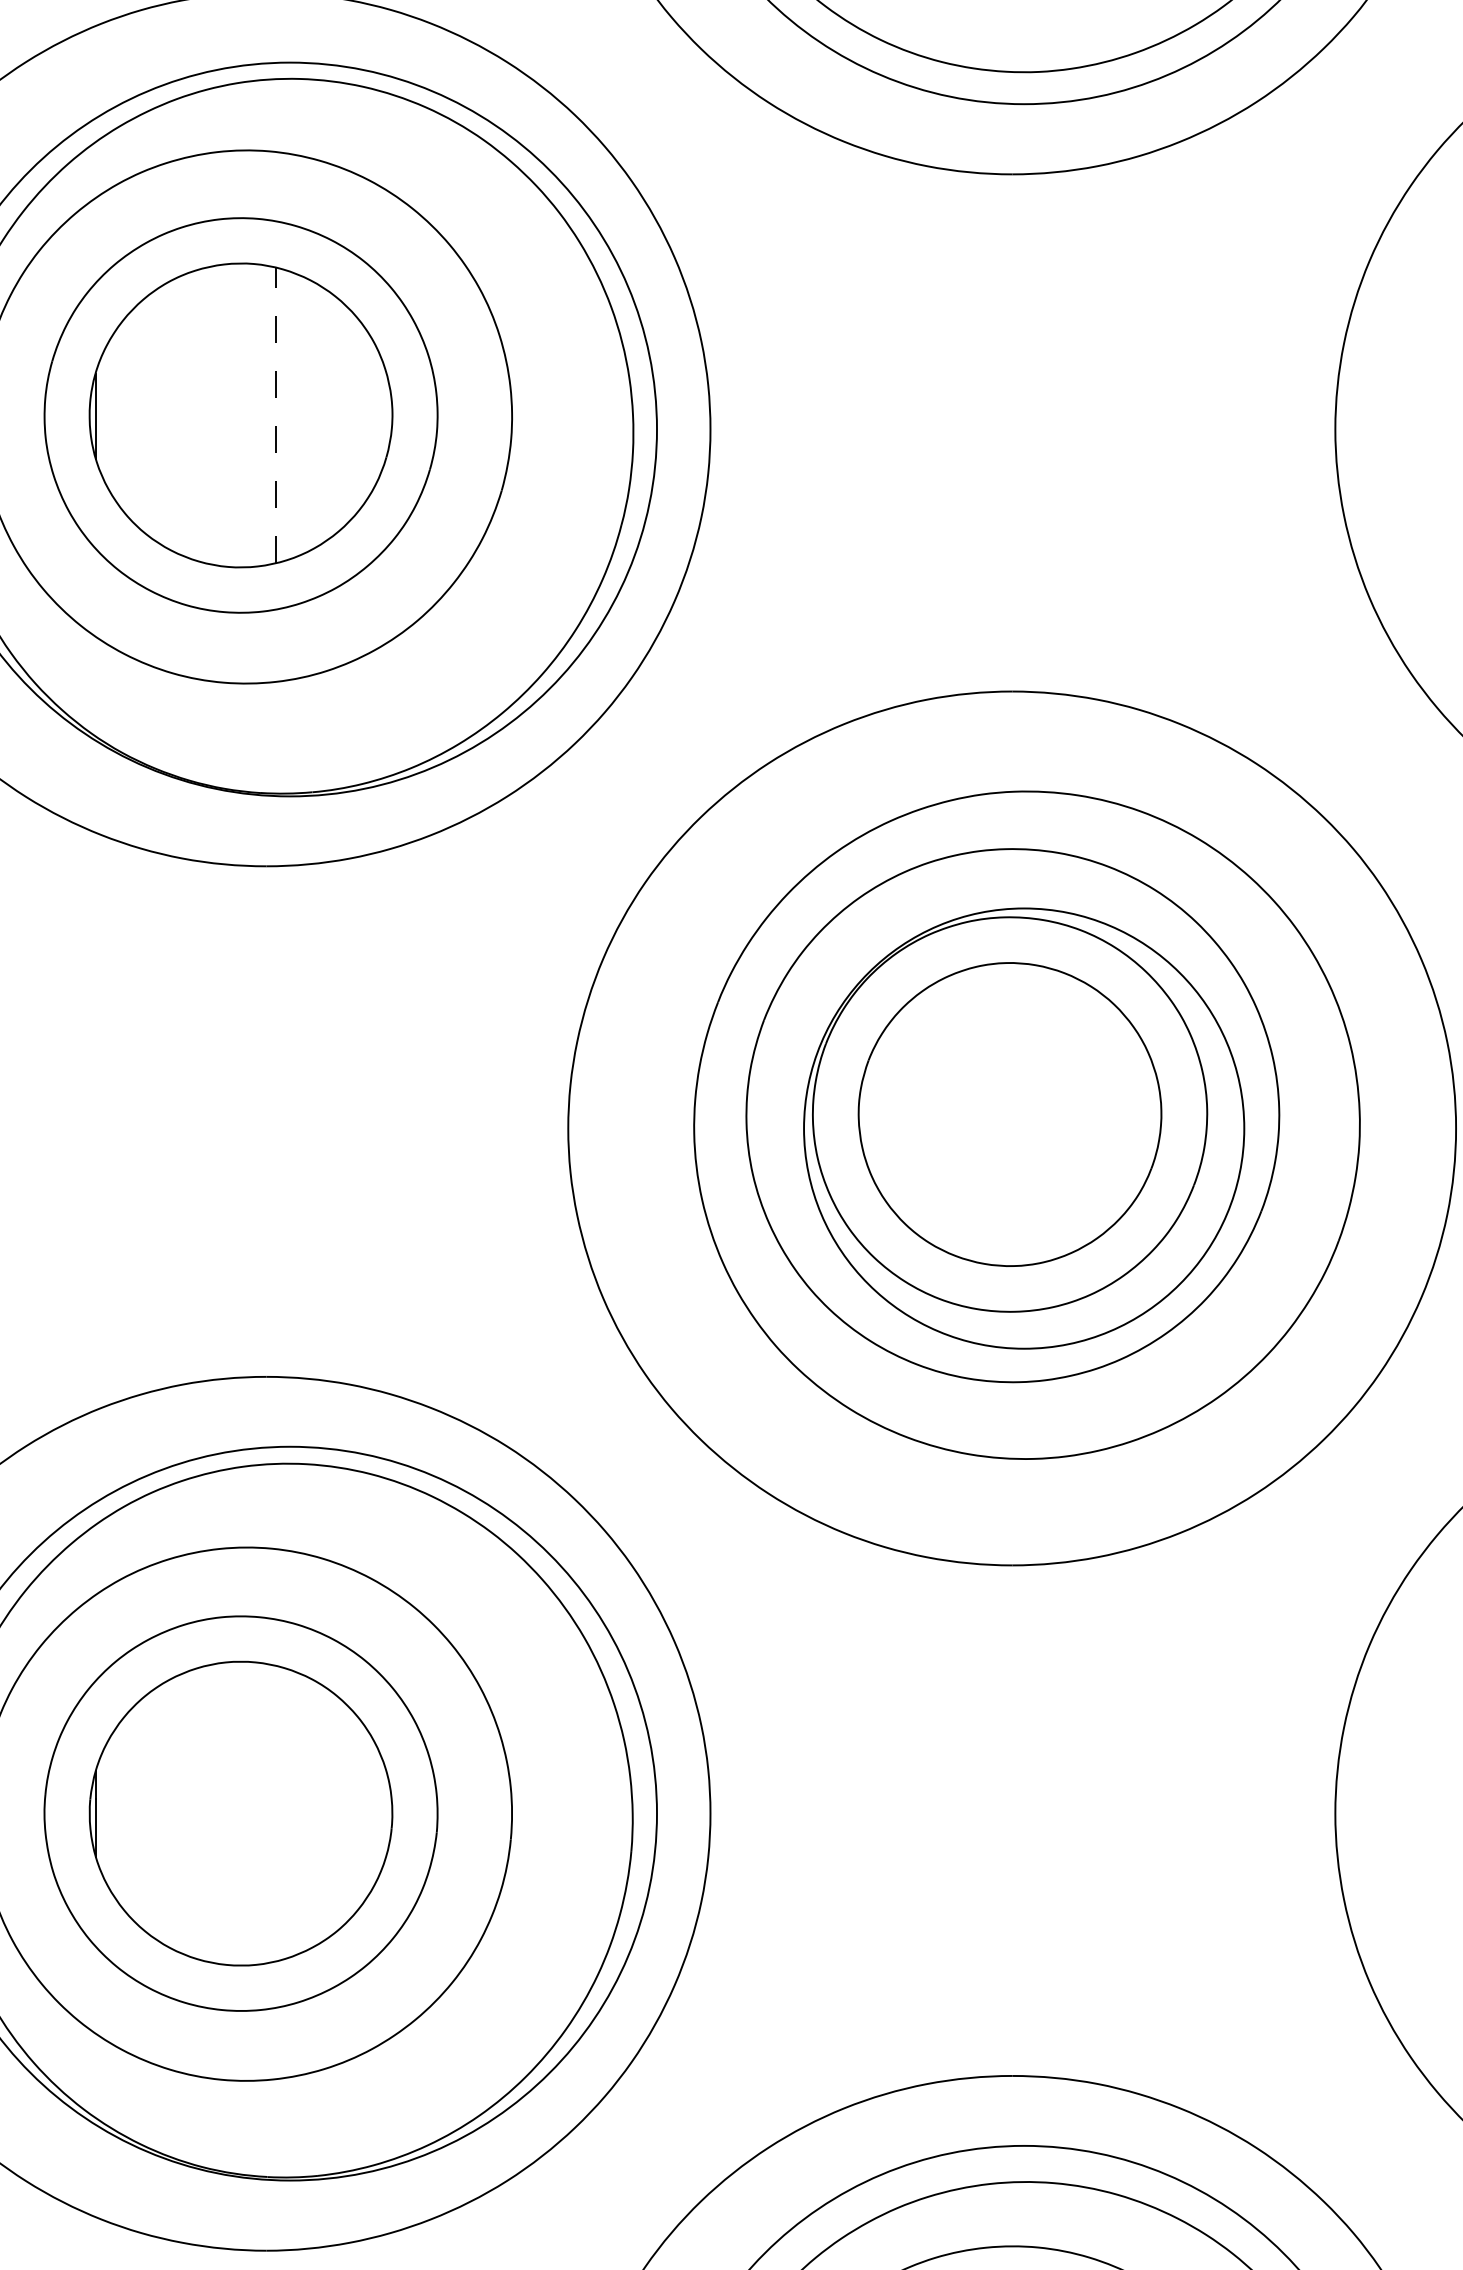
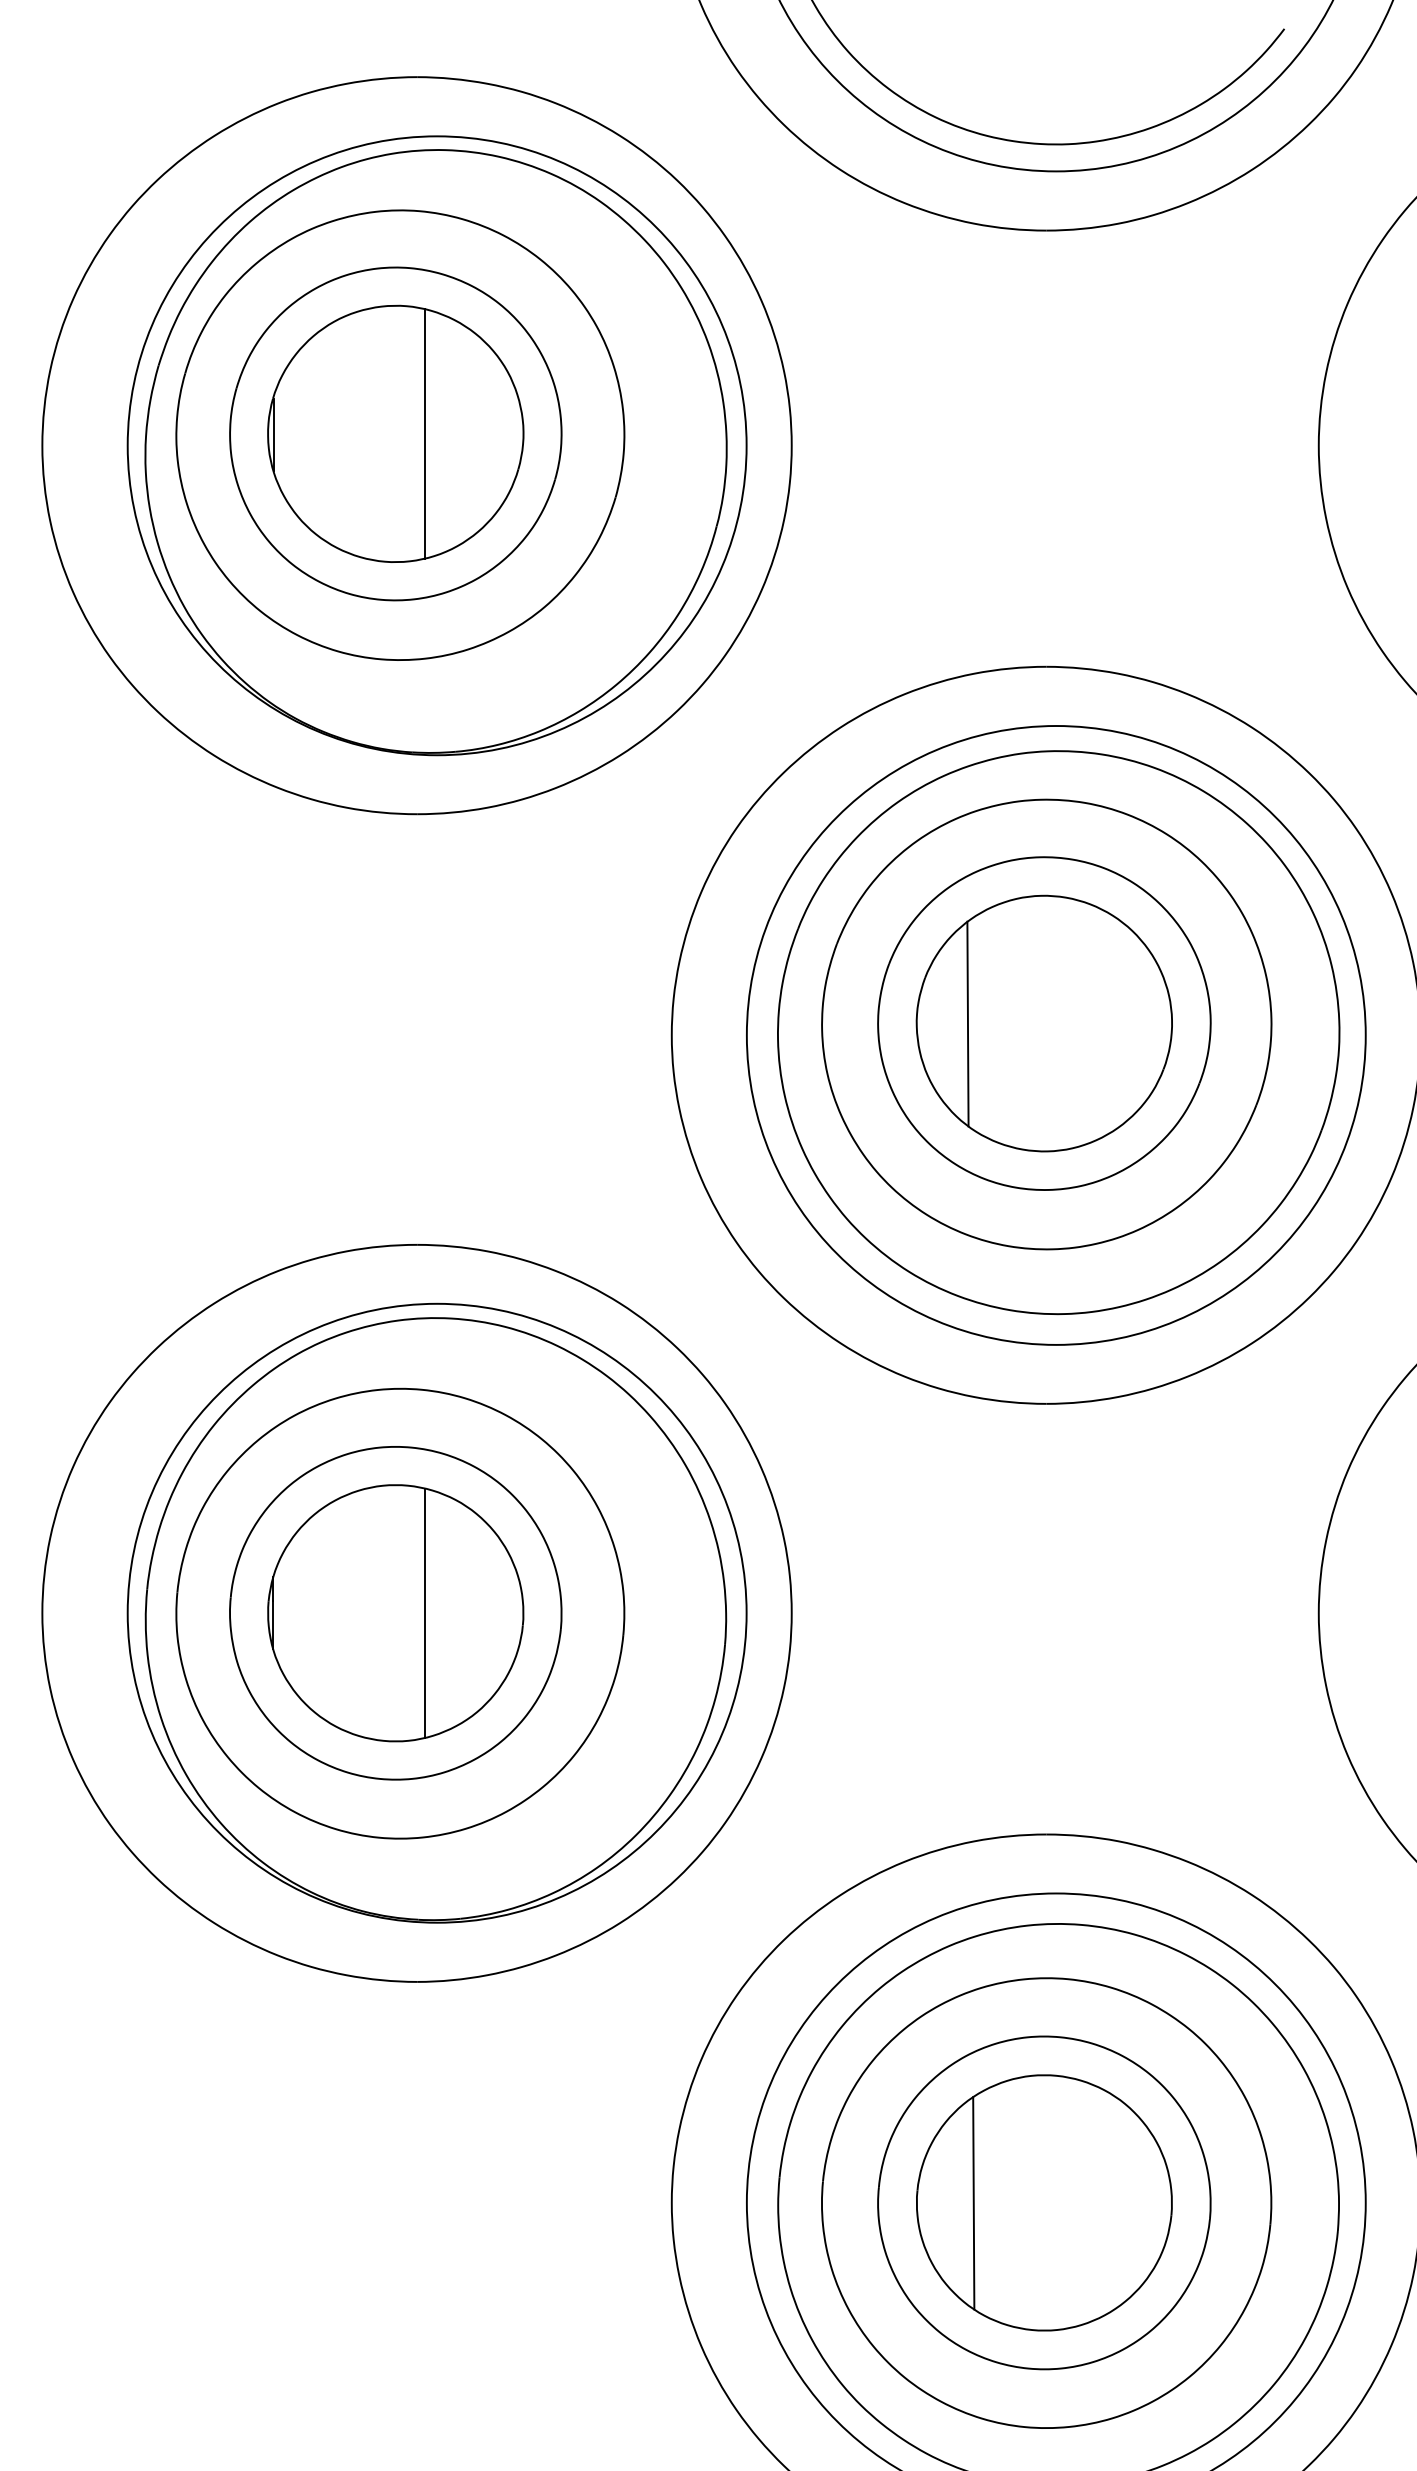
line: (276, 414) -> (425, 433), dashed -> solid
line: (918, 1114) -> (967, 1023), added
circle: (1023, 1128) -> (1055, 1035), size x1.67
line: (276, 1812) -> (425, 1612), added

